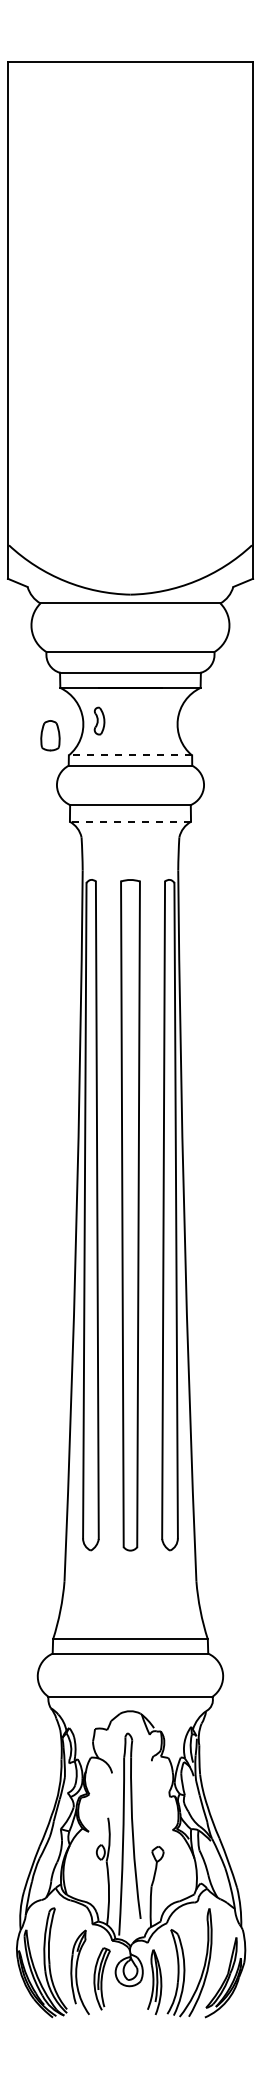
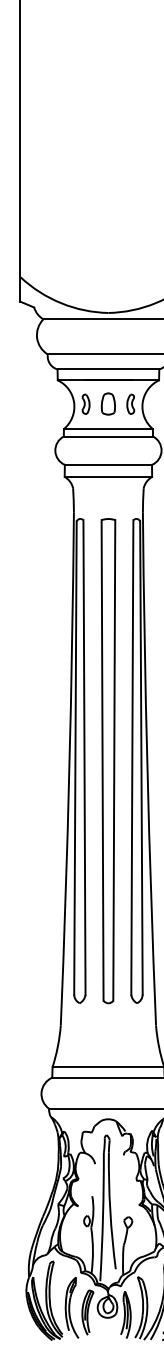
part: (161, 720) -> (130, 403), added
part: (50, 735) -> (108, 403), moved
line: (130, 755) -> (108, 429), dashed -> solid
line: (130, 821) -> (108, 476), dashed -> solid

